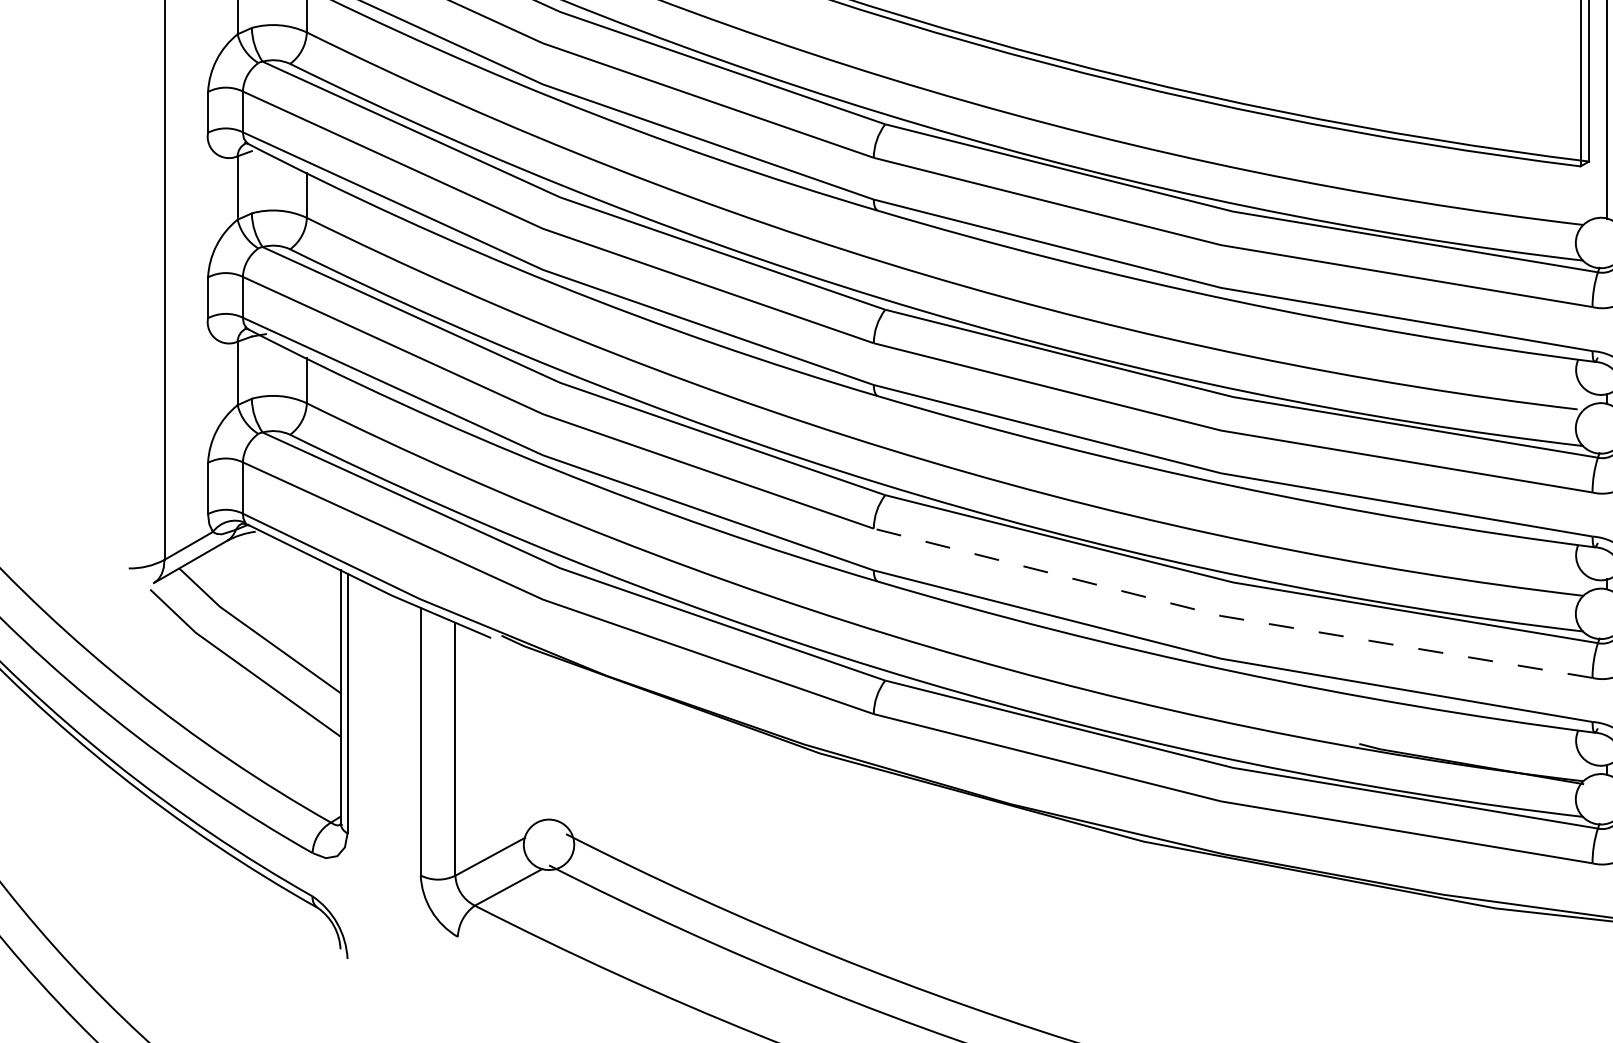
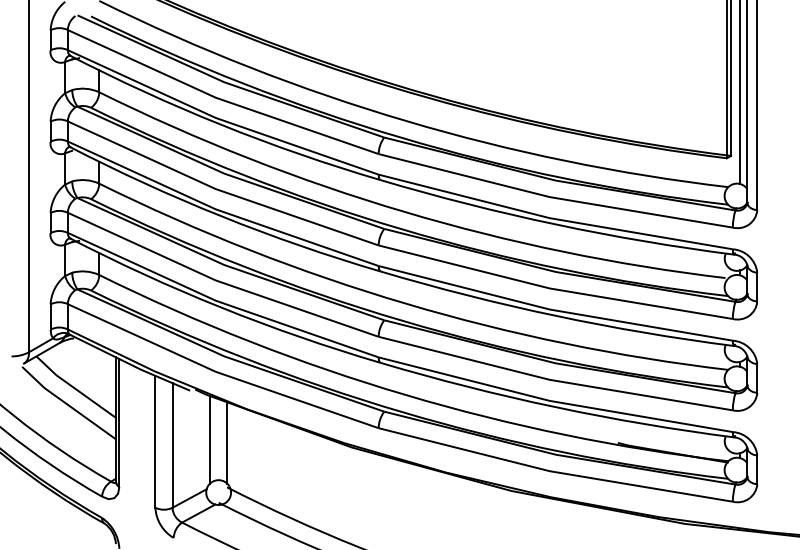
line: (1228, 617) -> (553, 380), dashed -> solid
line: (532, 737) -> (210, 439), added
line: (567, 743) -> (227, 442), added

